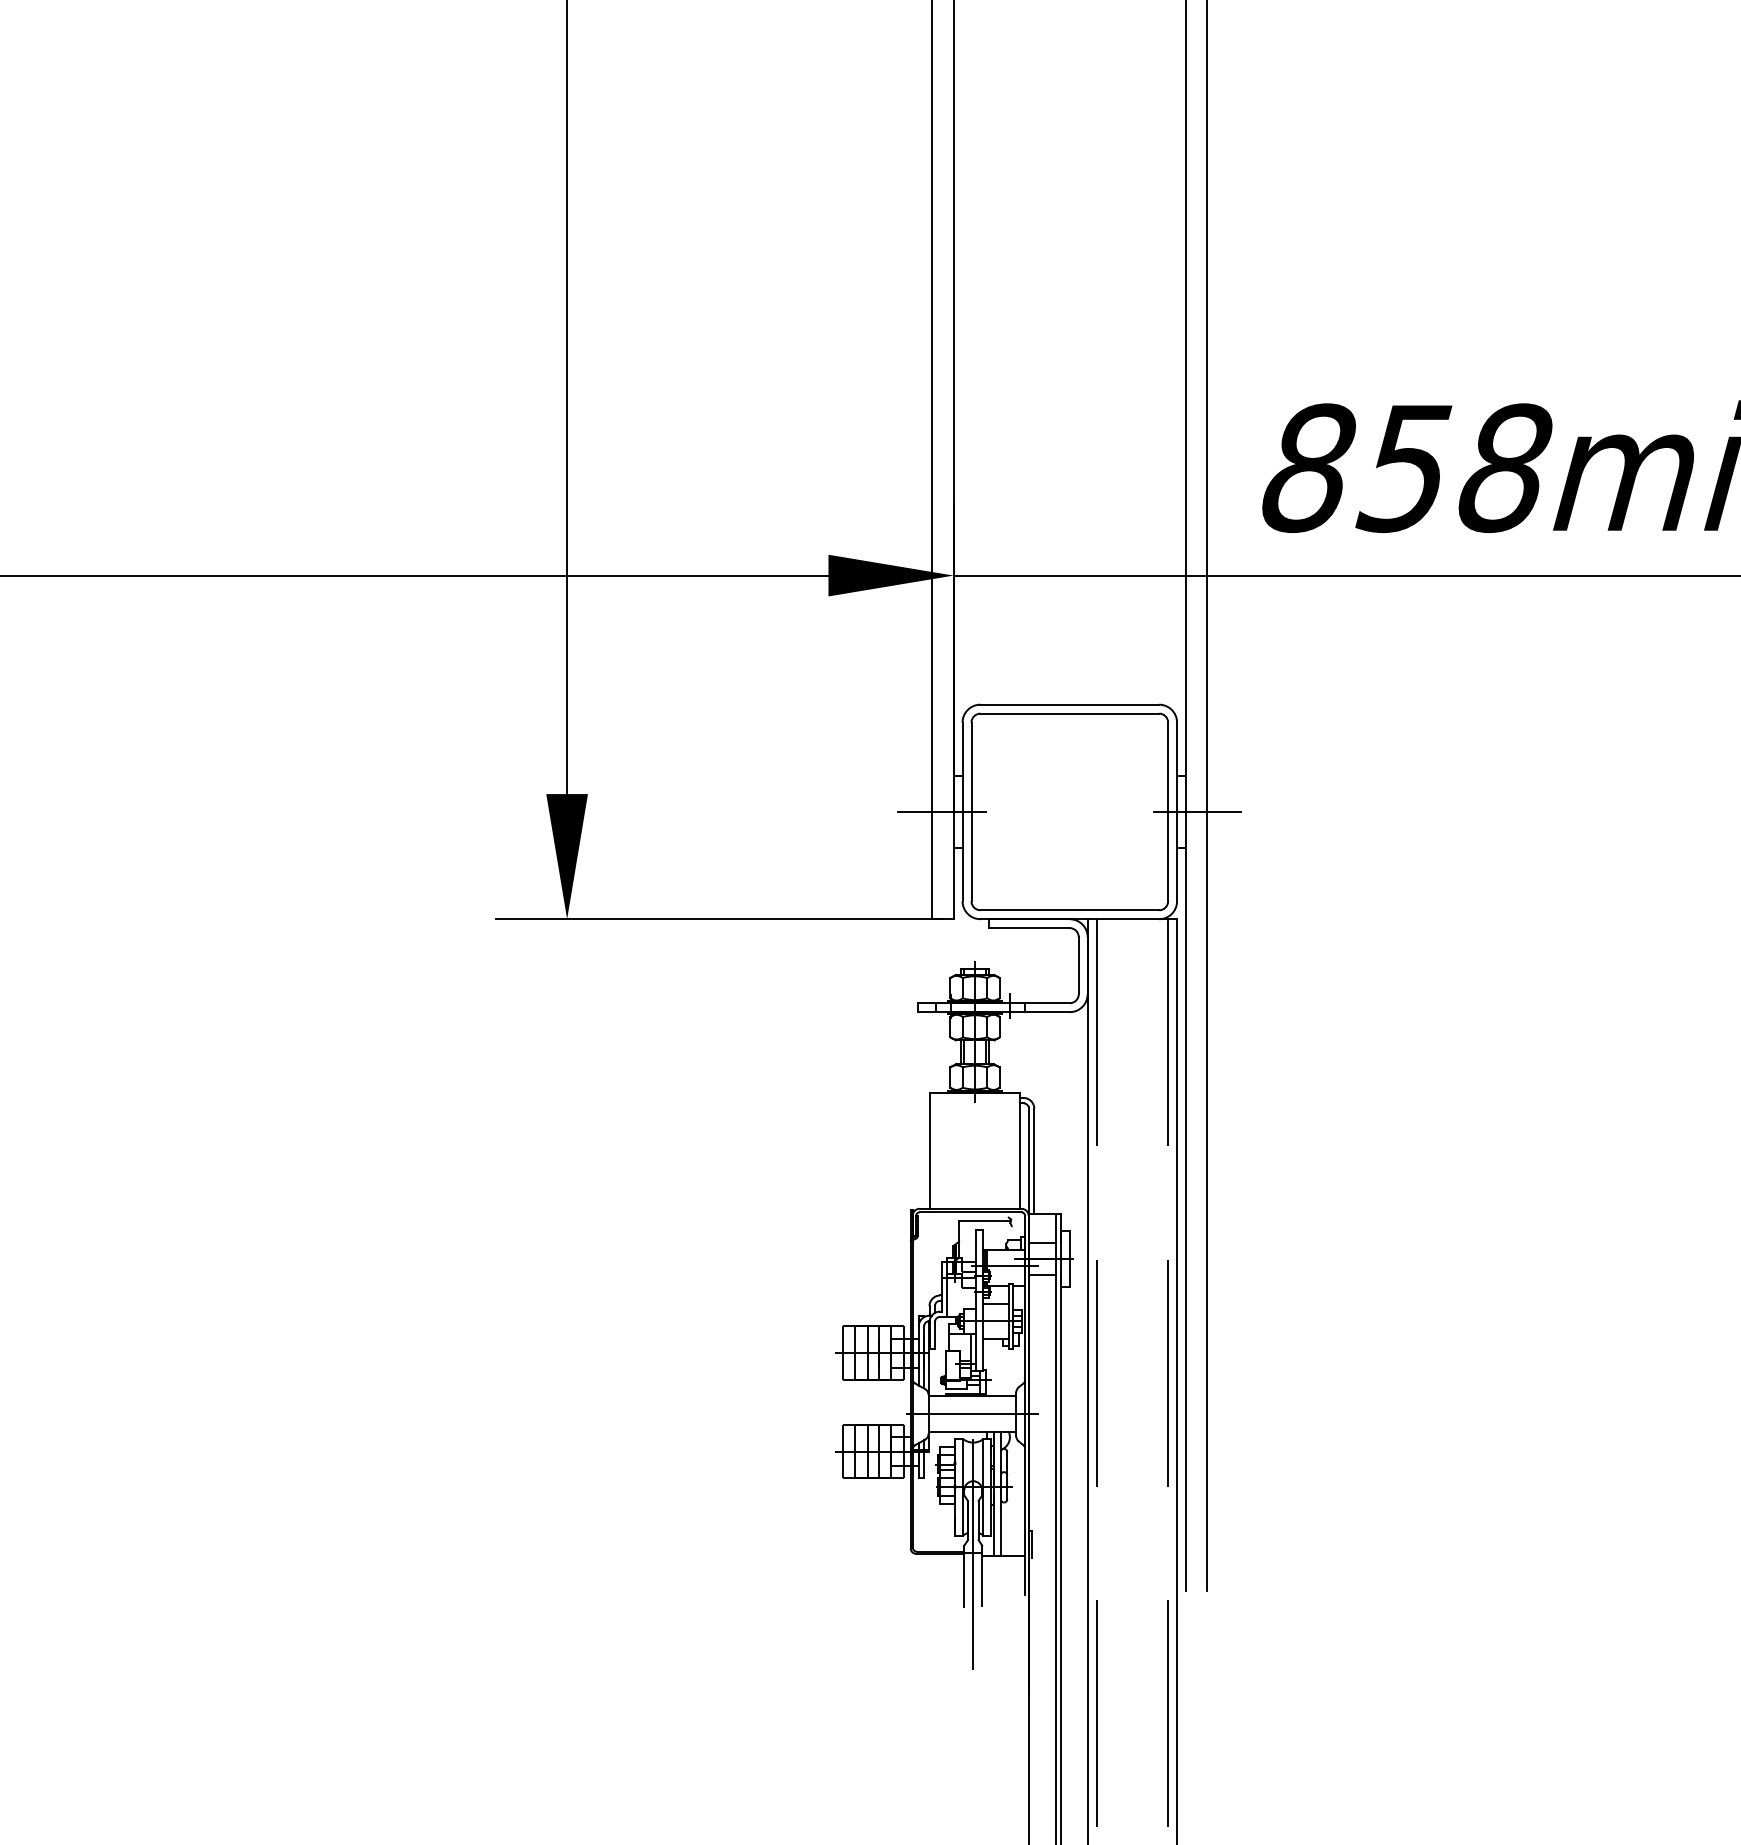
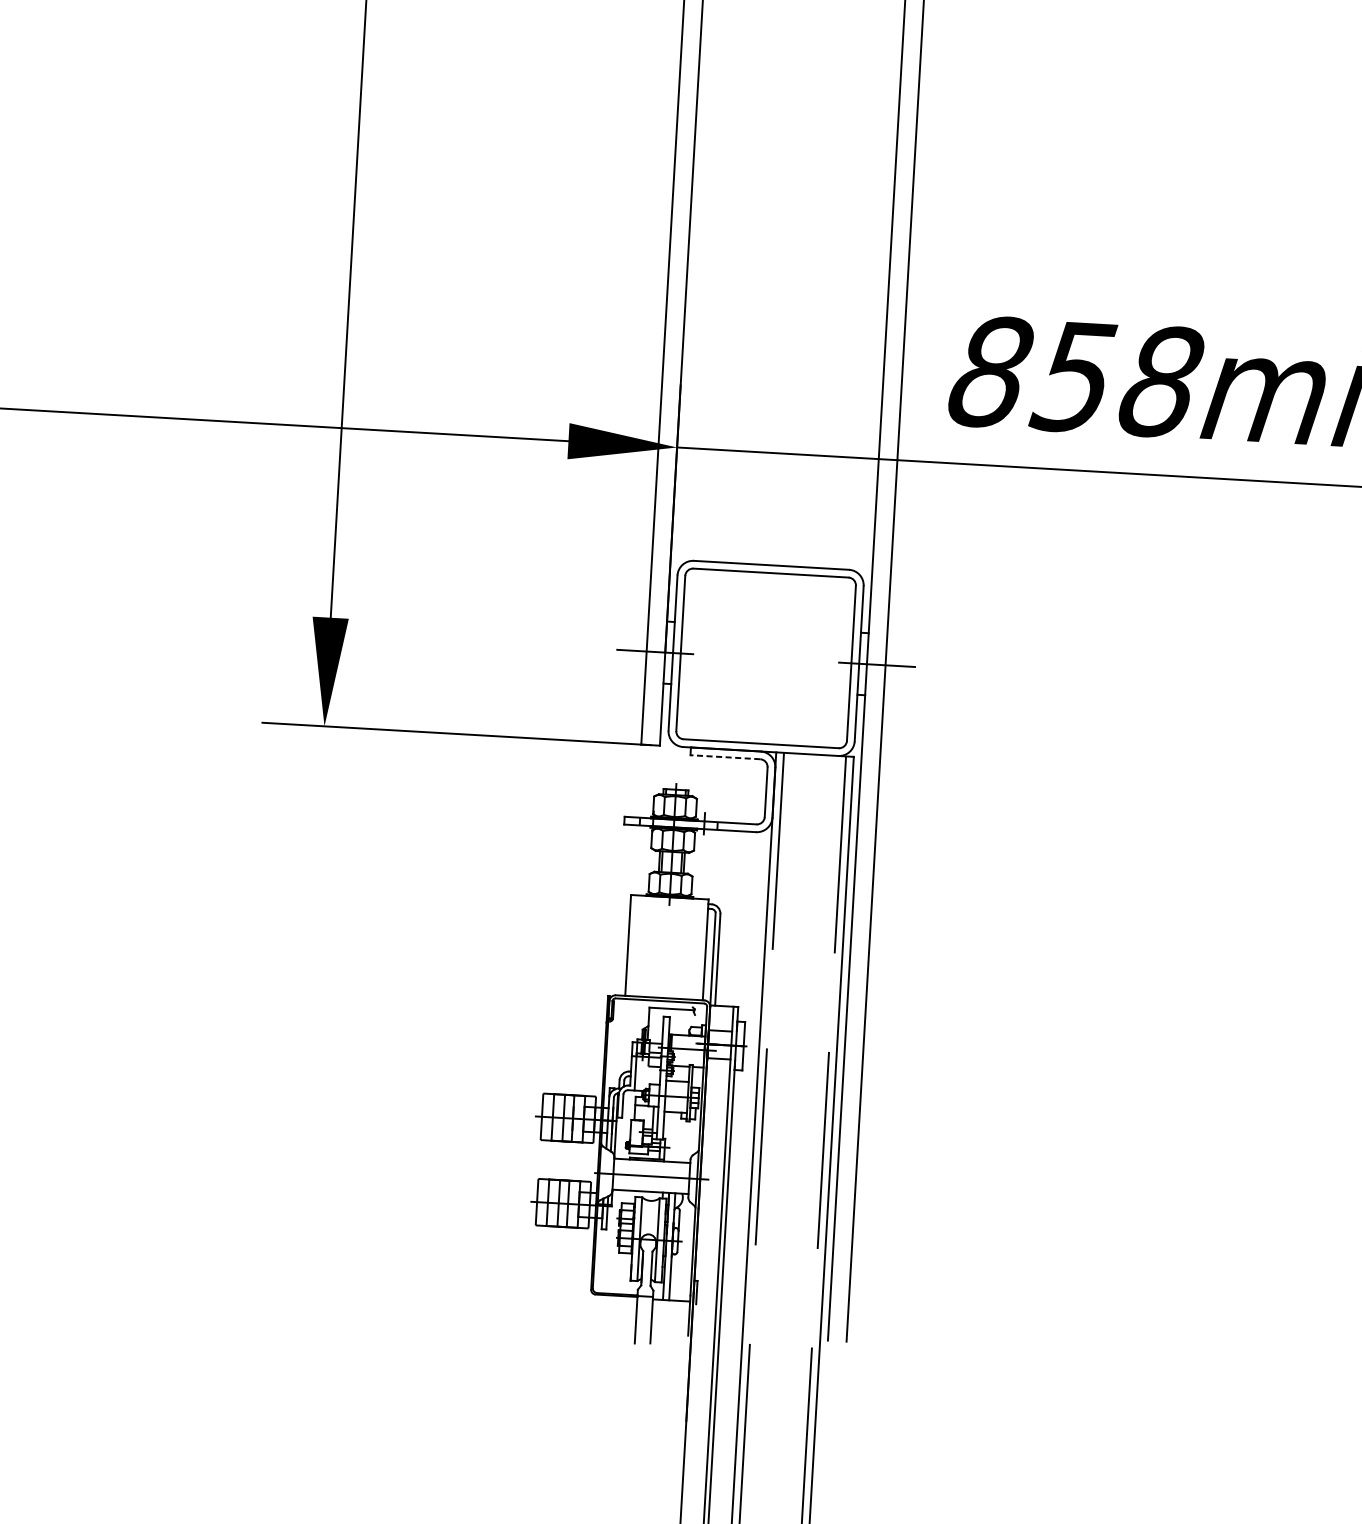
line: (1029, 928) -> (725, 757), solid -> dashed
line: (973, 1554) -> (645, 1298), removed

